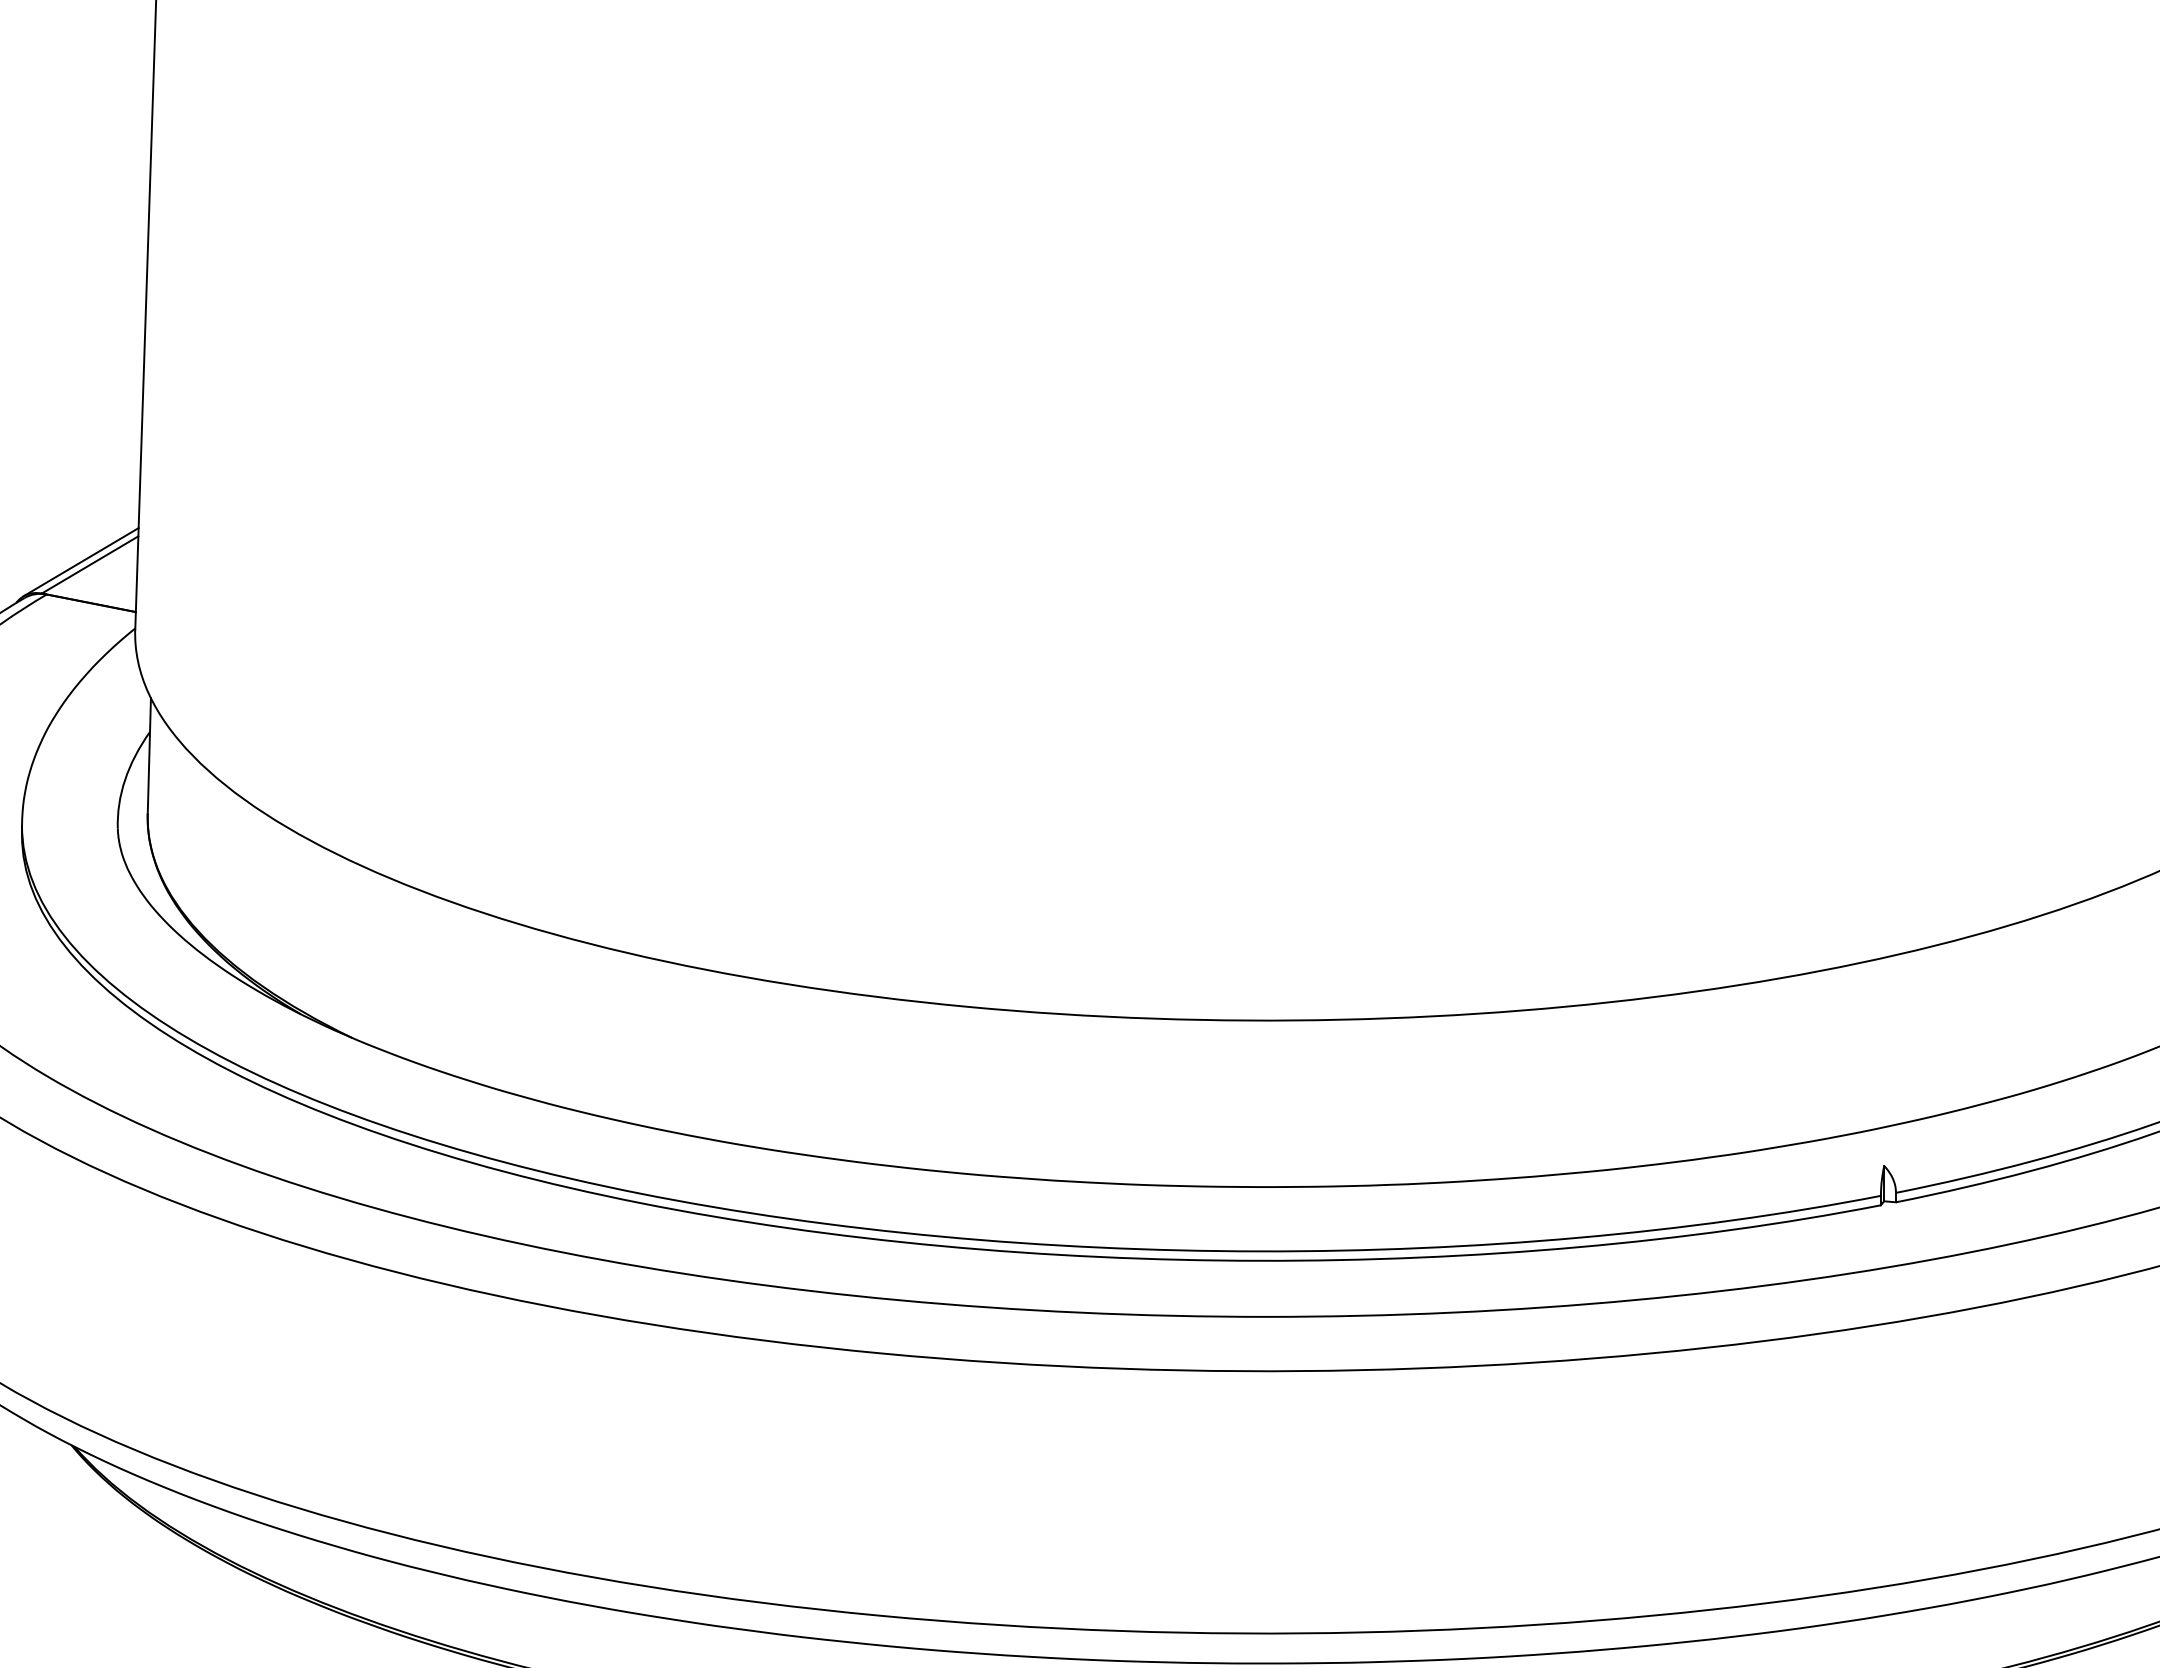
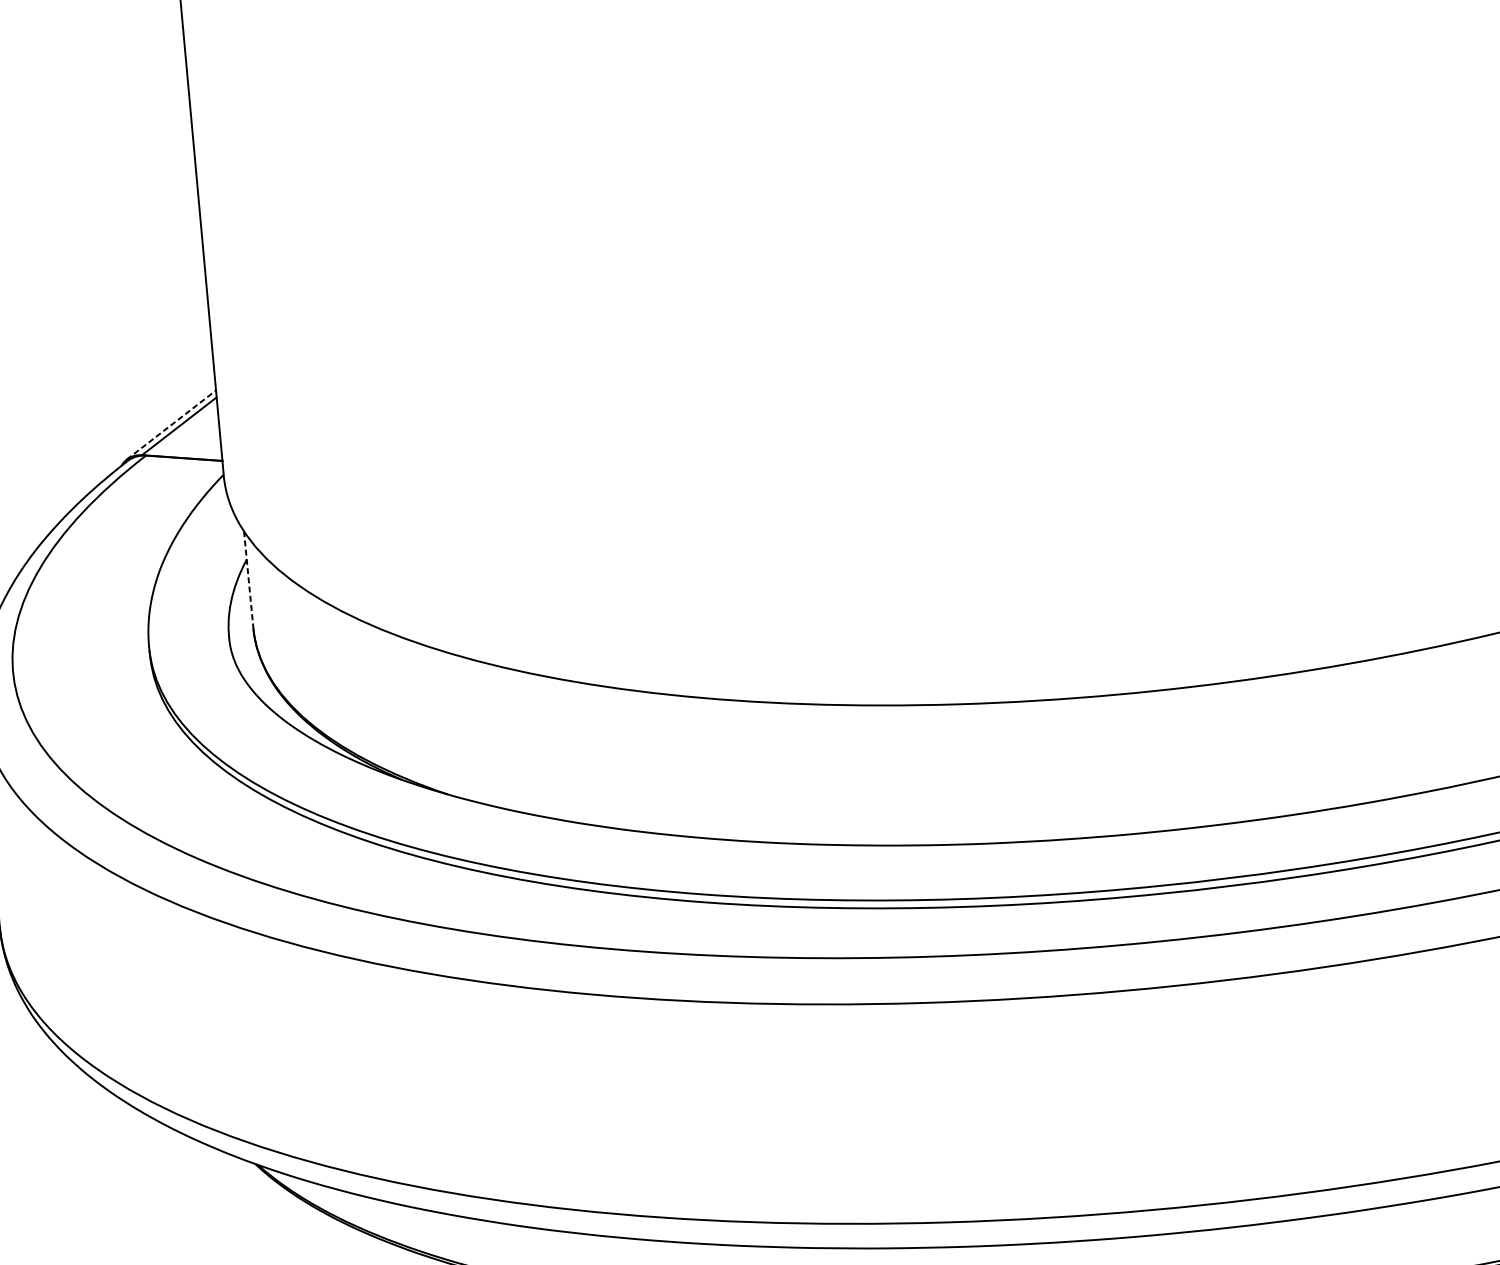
line: (81, 562) -> (171, 425), solid -> dashed
line: (149, 755) -> (248, 579), solid -> dashed

